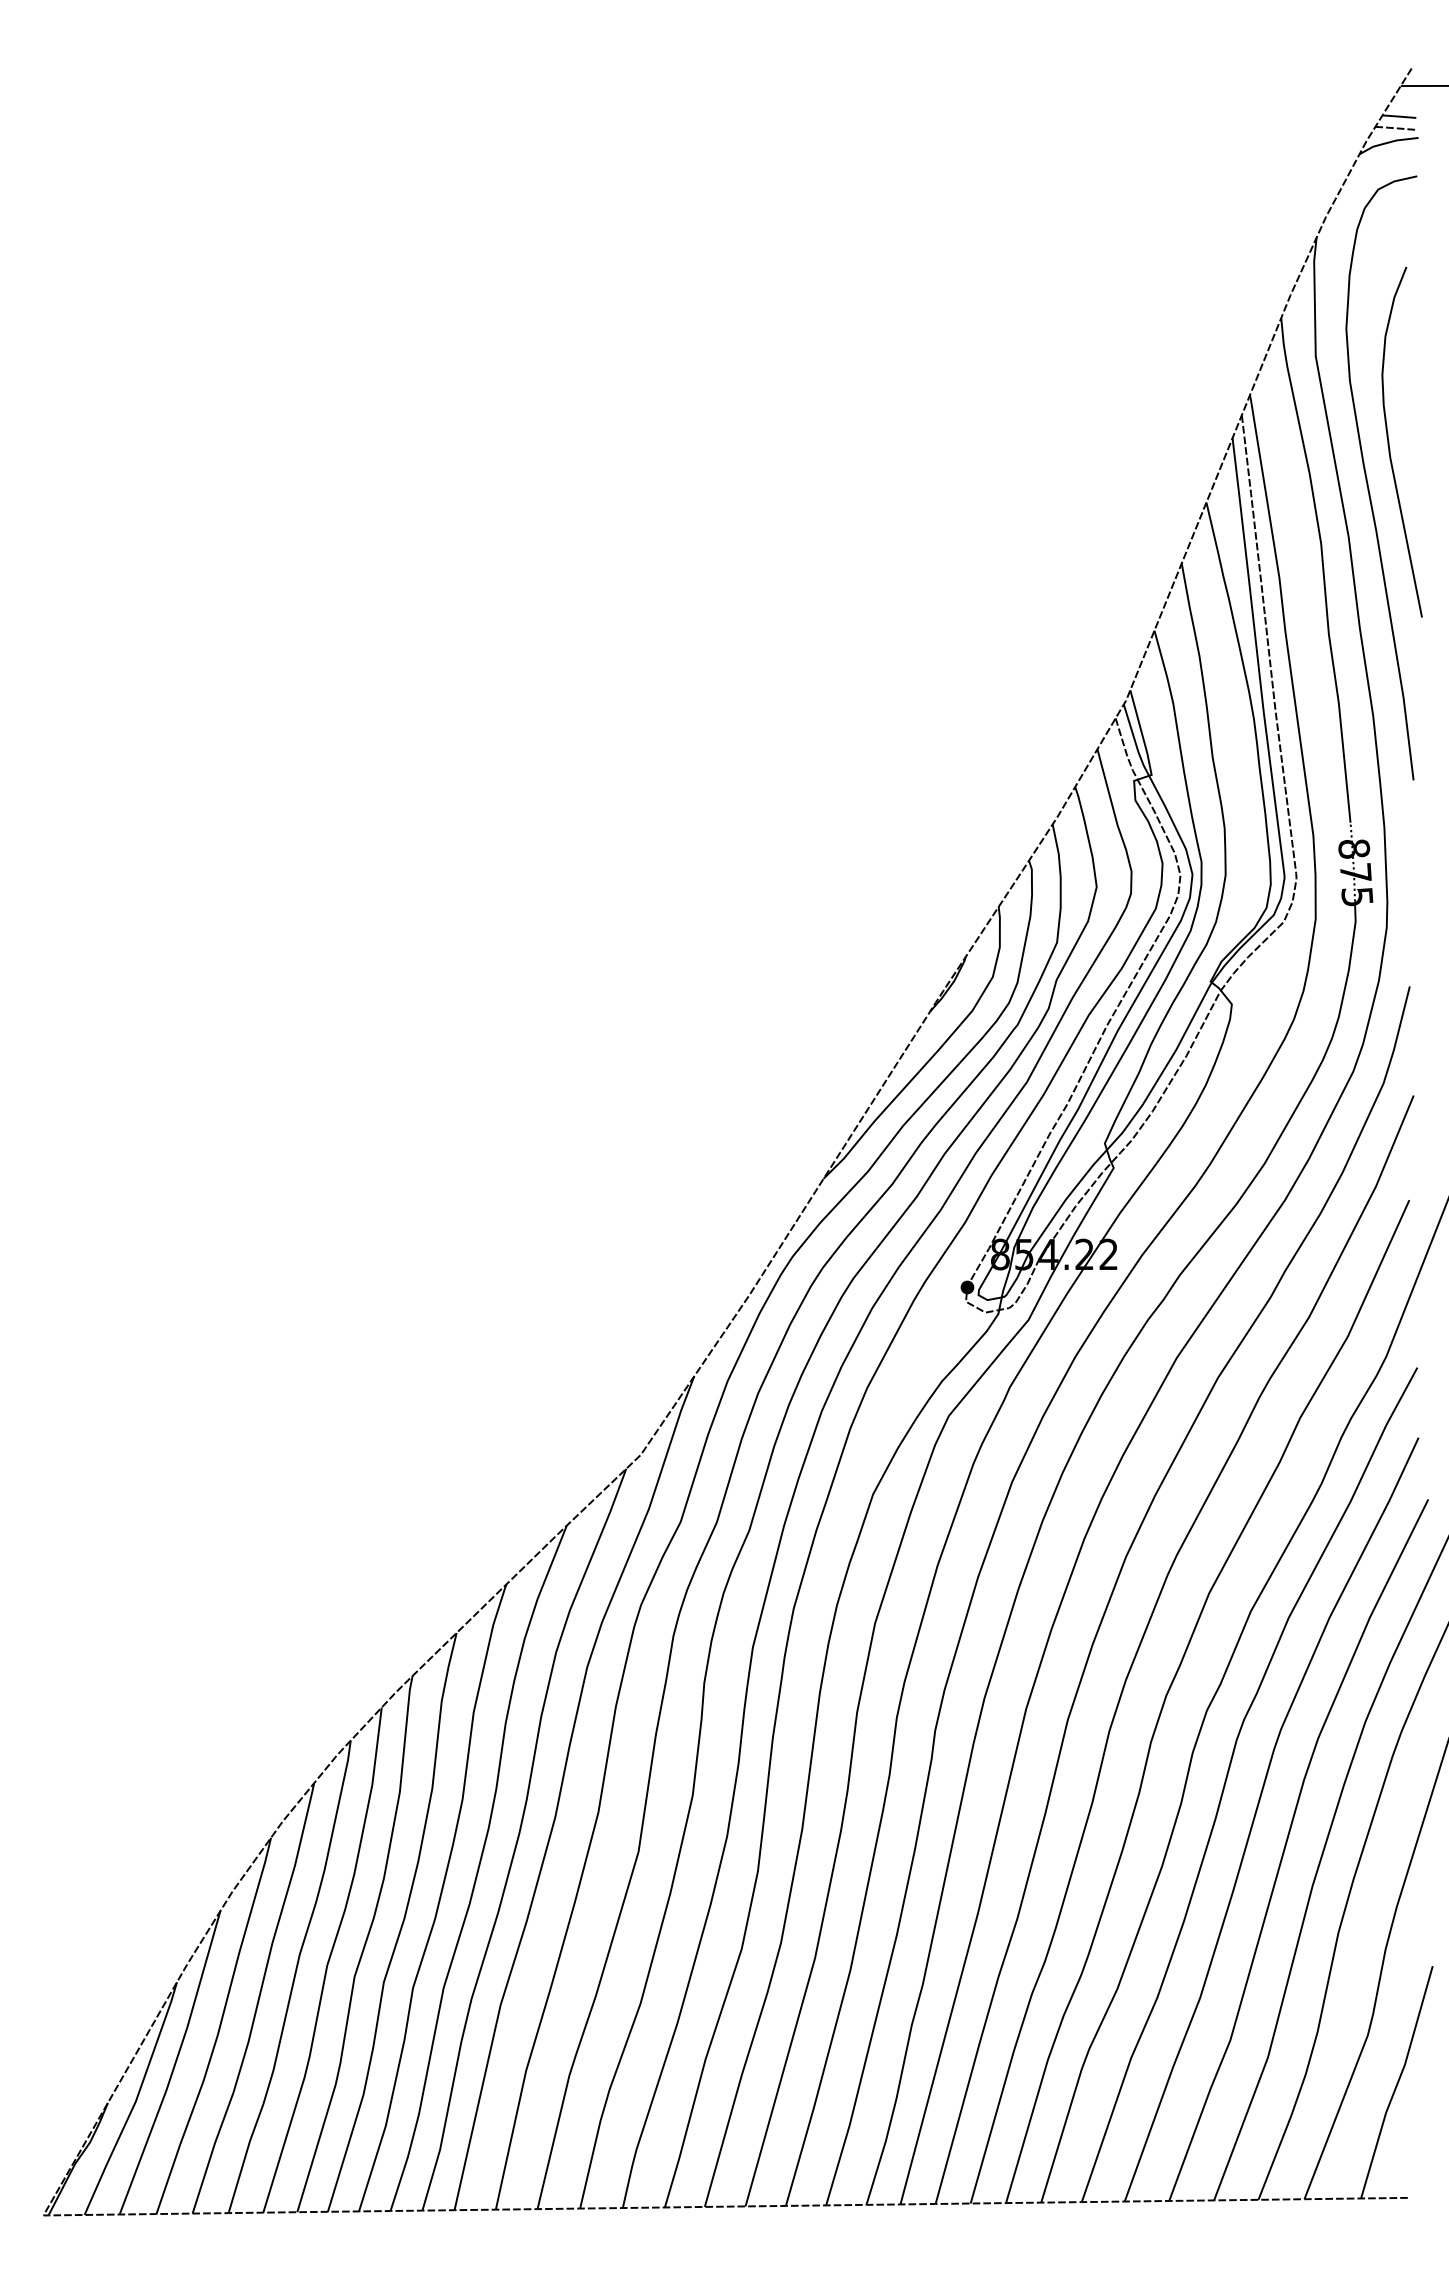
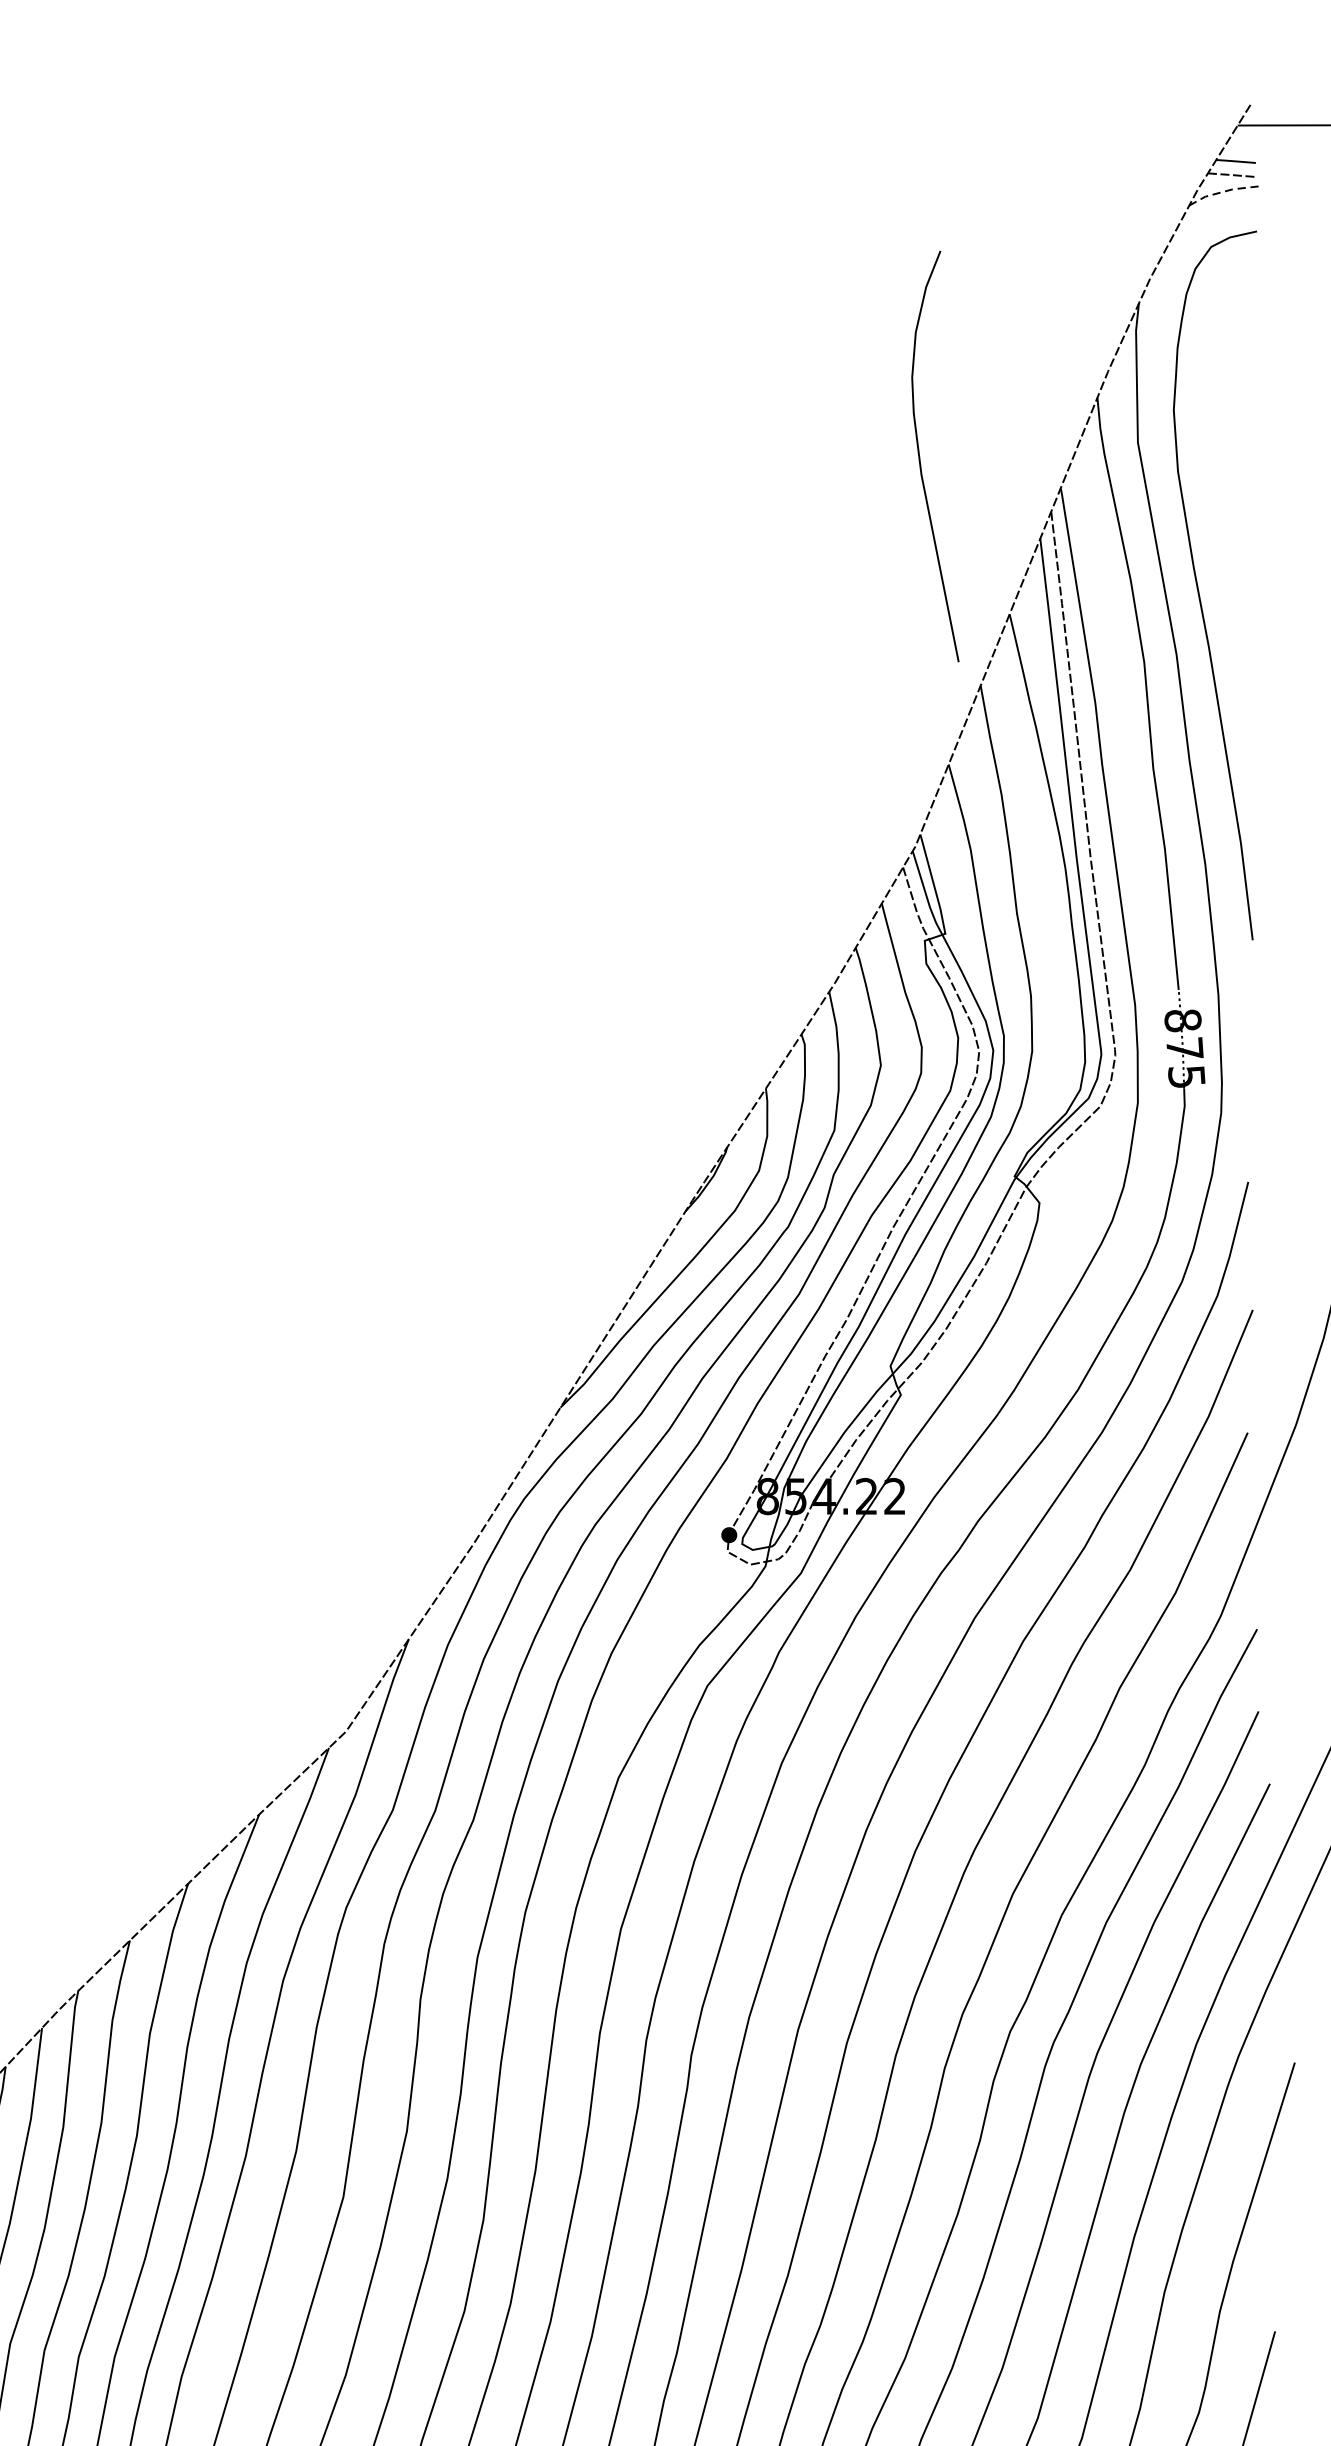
line: (1388, 142) -> (1223, 191), solid -> dashed
curve: (1389, 441) -> (920, 455), moved

